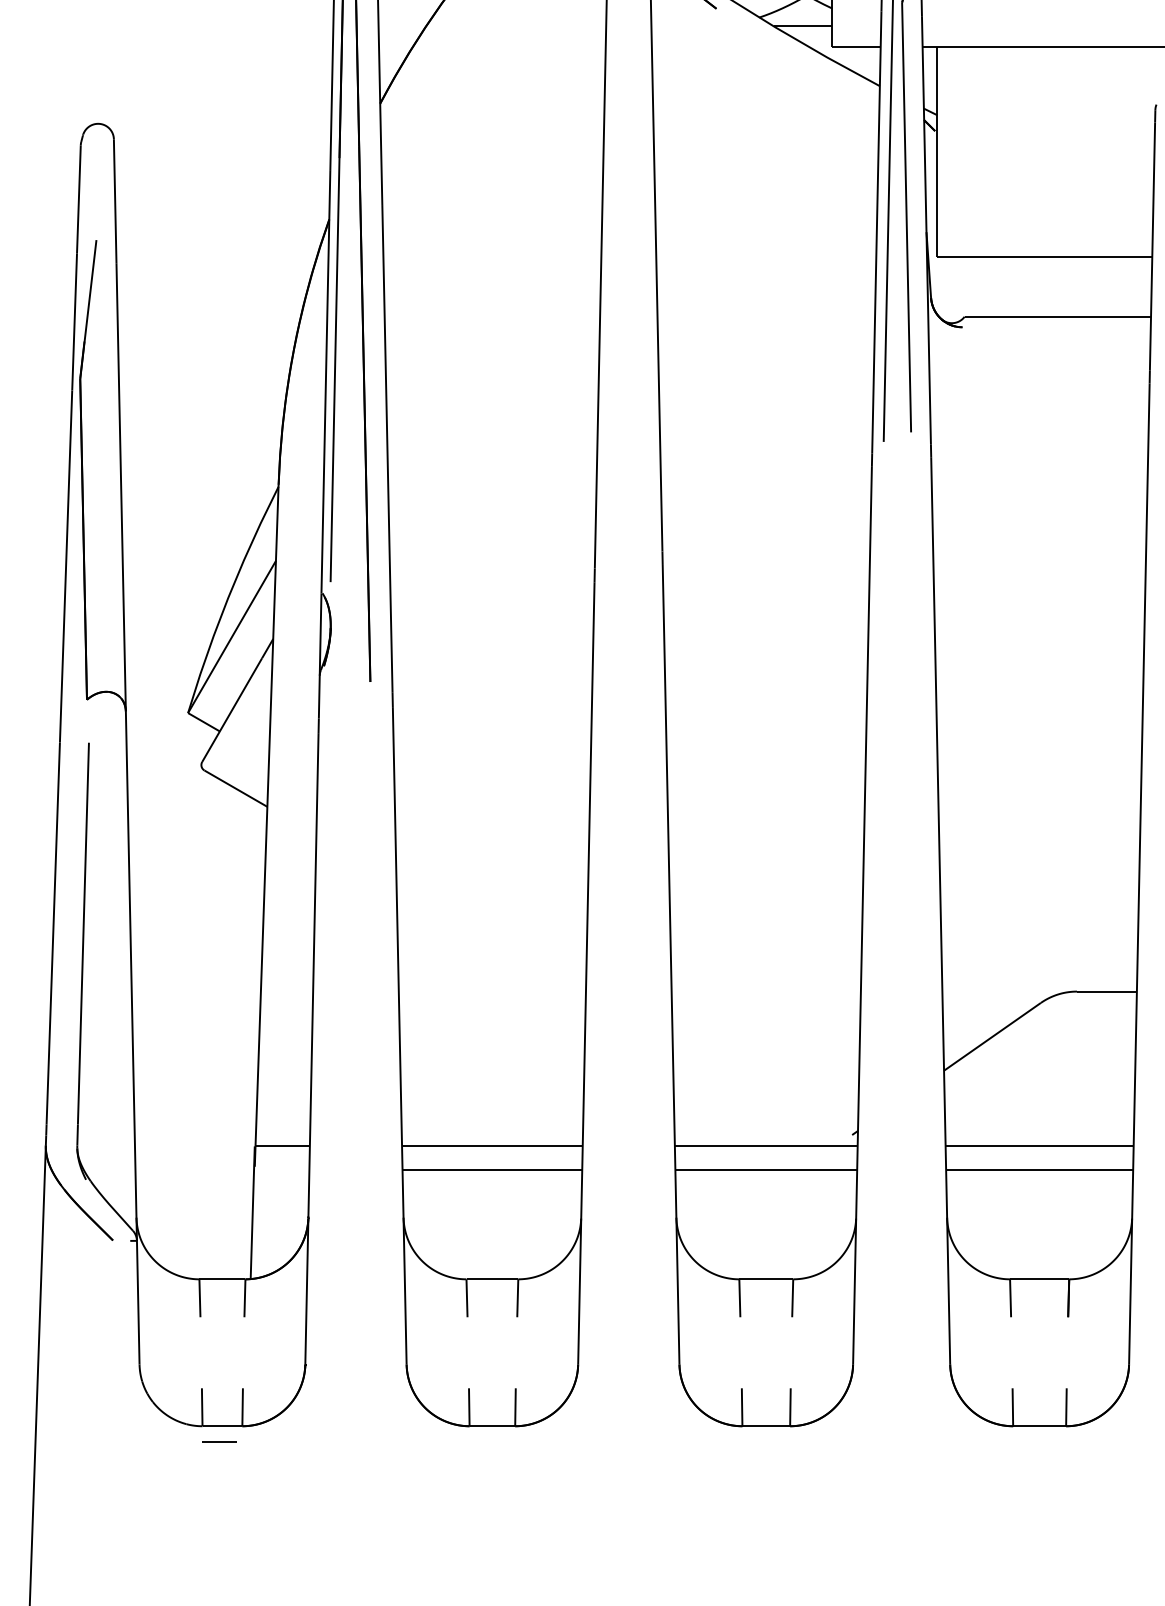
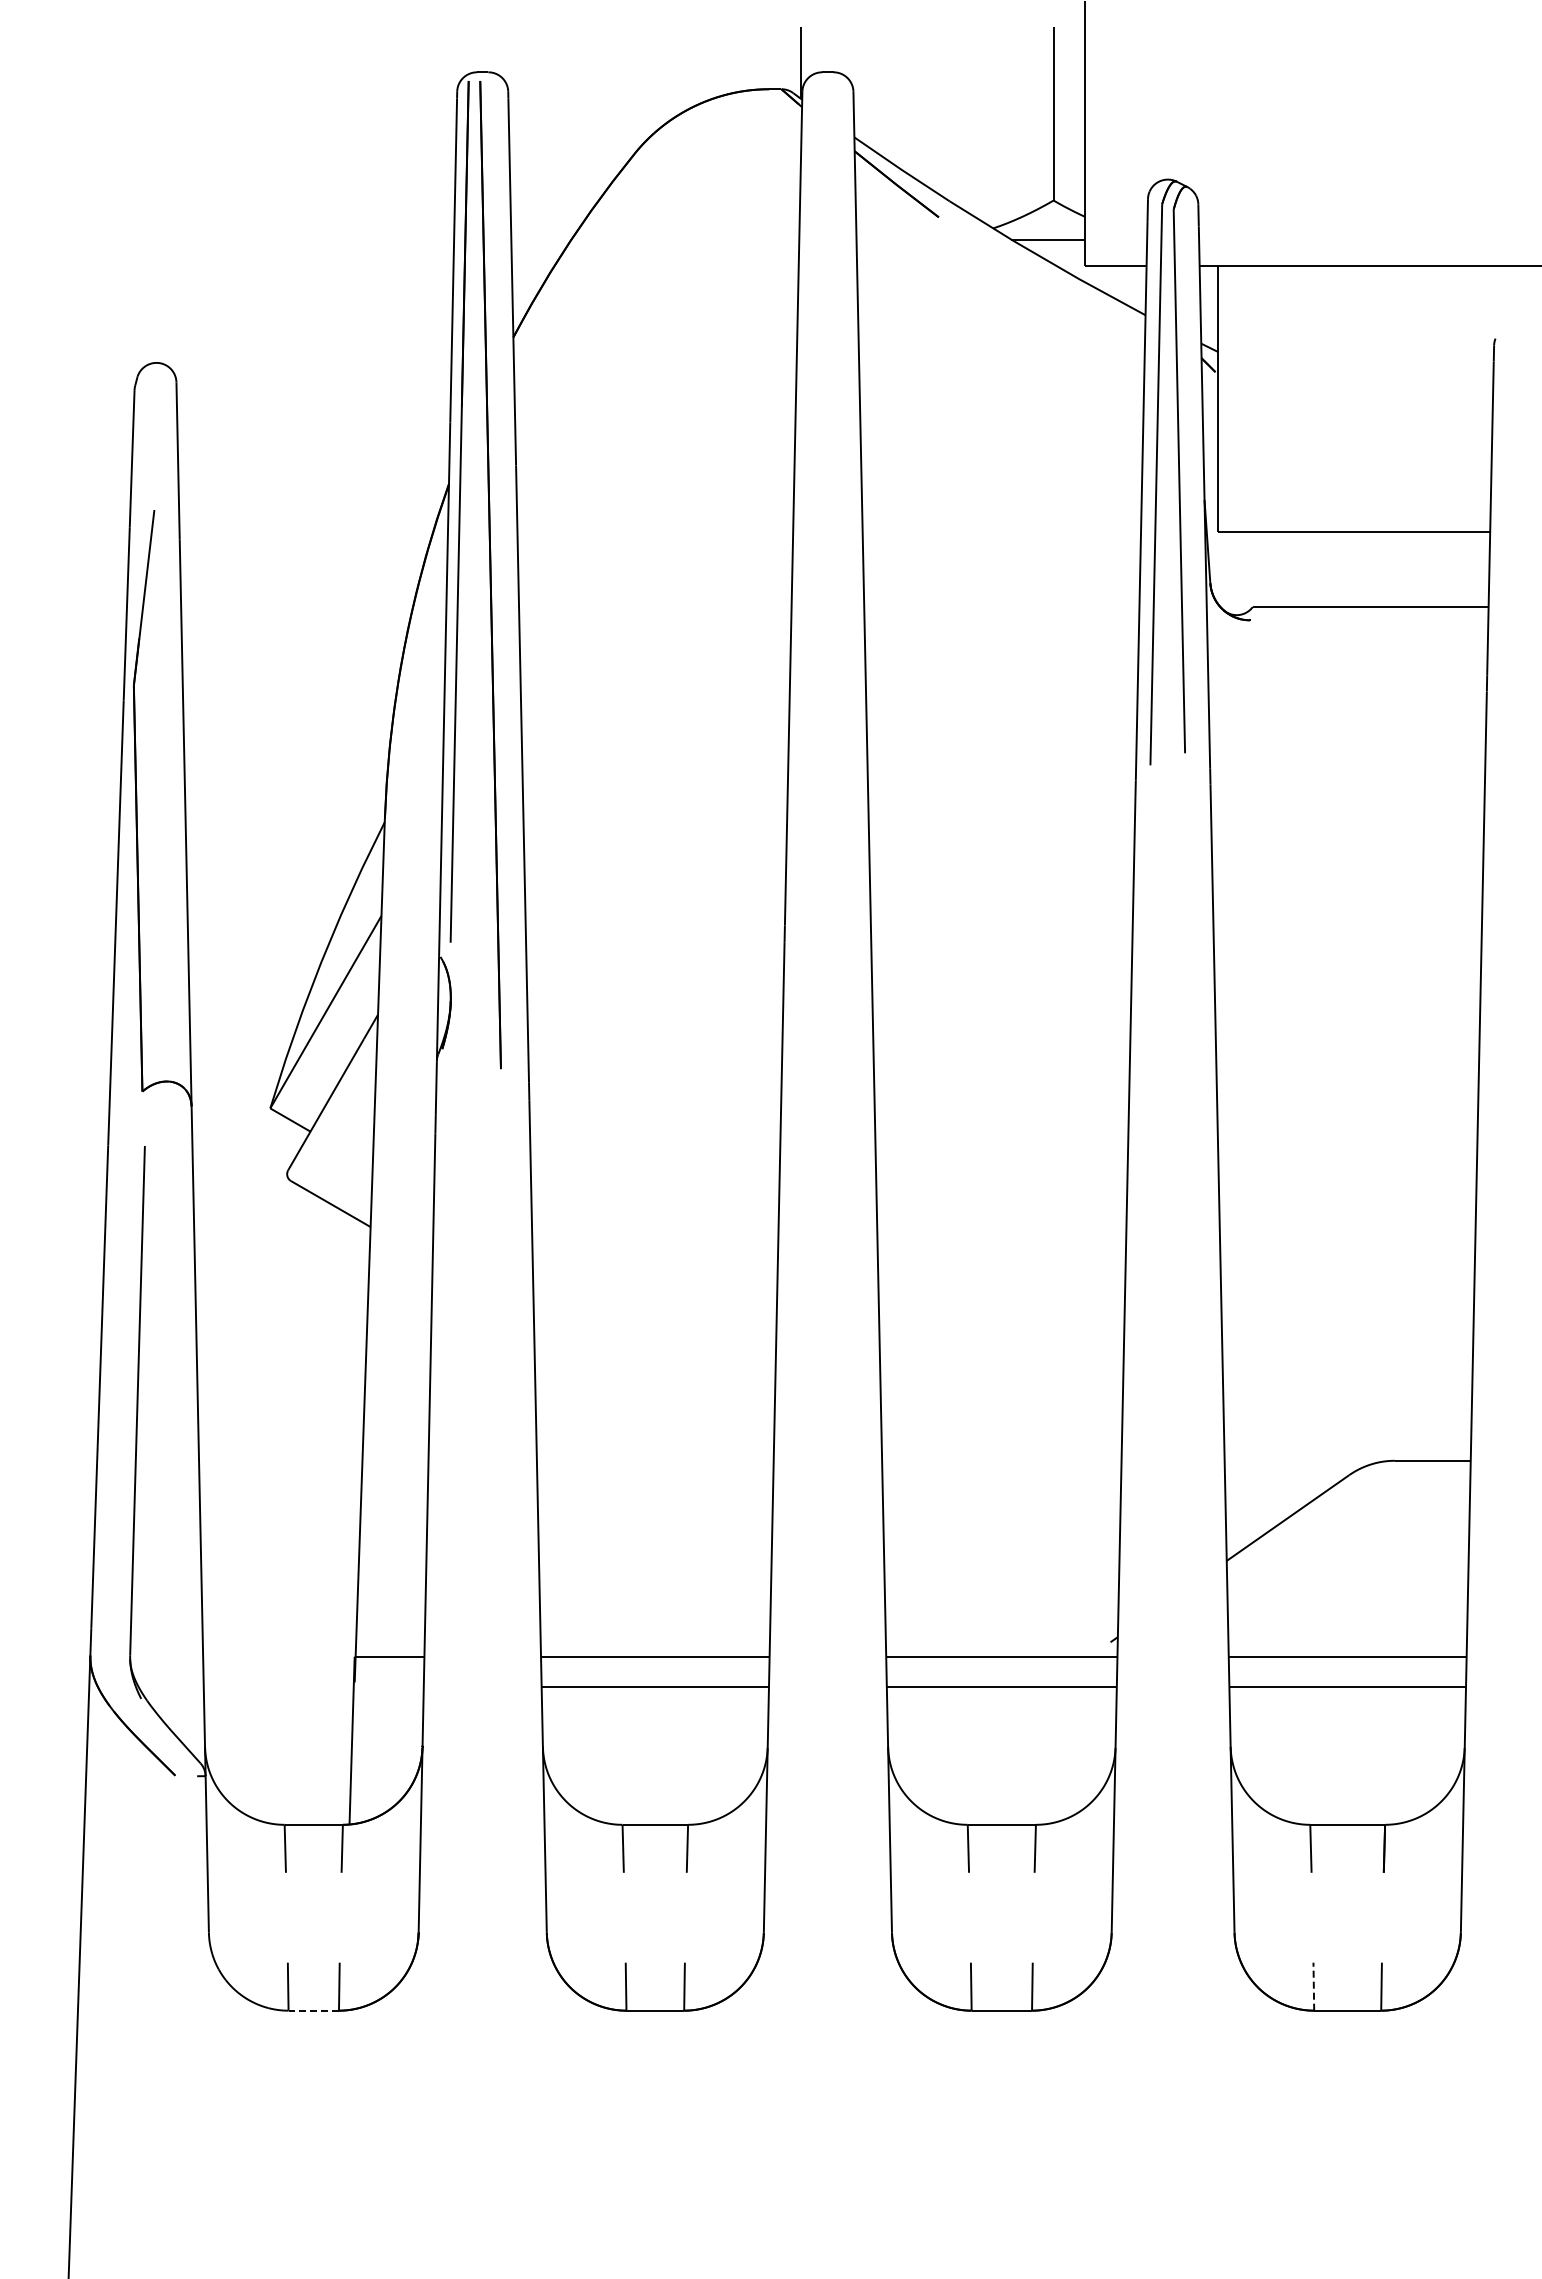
line: (1012, 1407) -> (1313, 1986), solid -> dashed
line: (222, 1426) -> (313, 2010), solid -> dashed
line: (219, 1441) -> (309, 2029), removed

